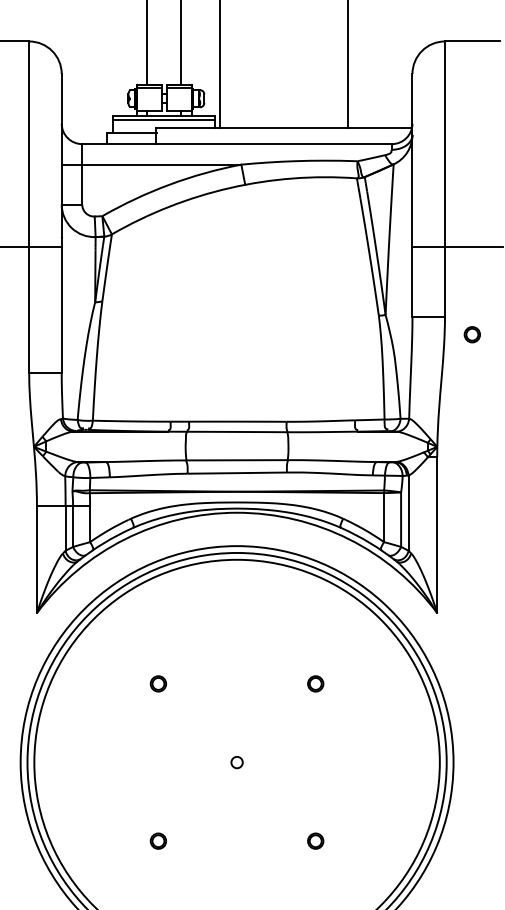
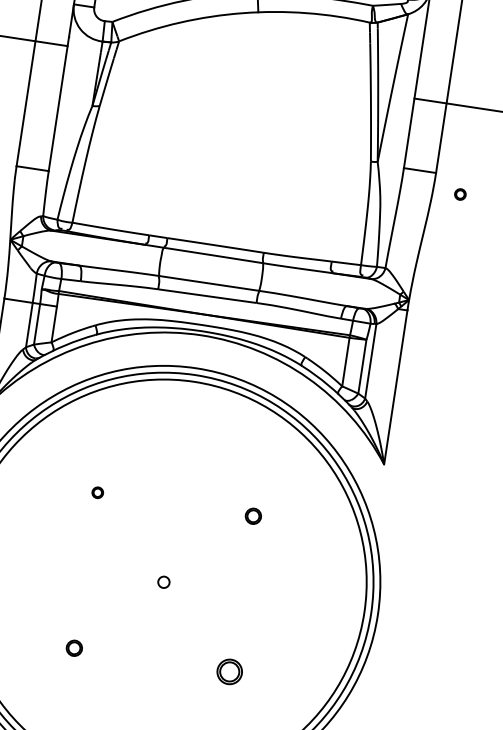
part: (471, 334) -> (459, 194), size x0.7
part: (157, 683) -> (97, 492), size x0.7
part: (315, 840) -> (229, 671), size x1.6

